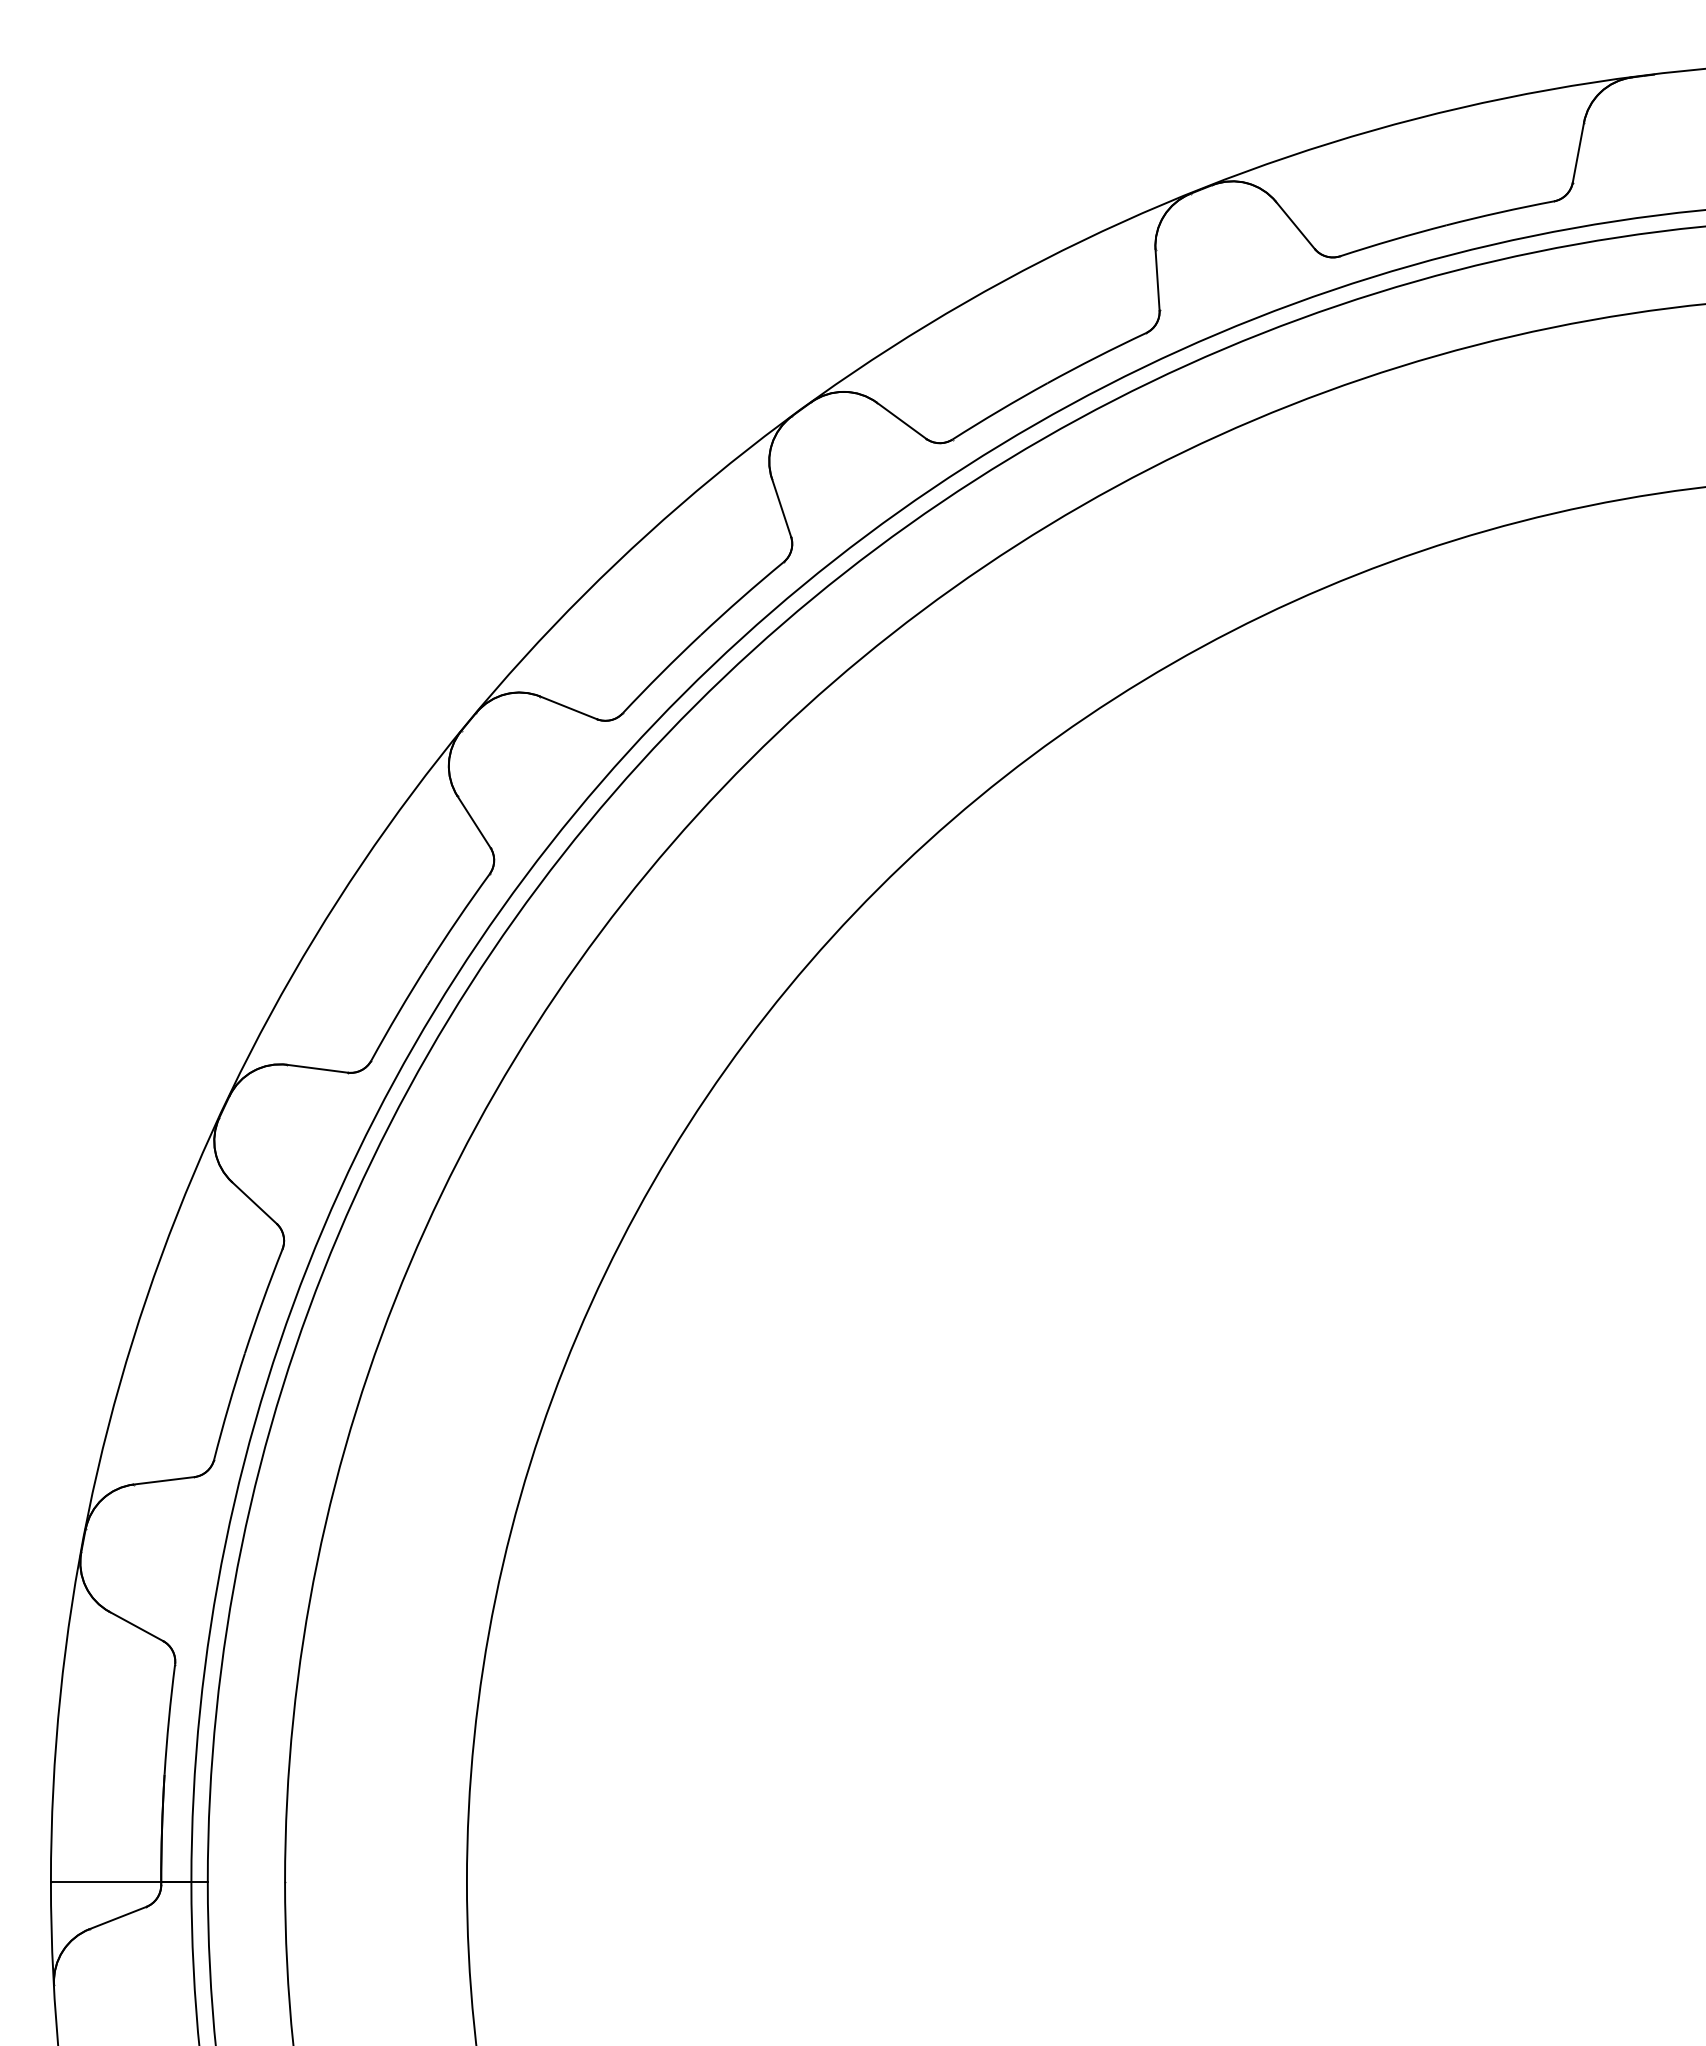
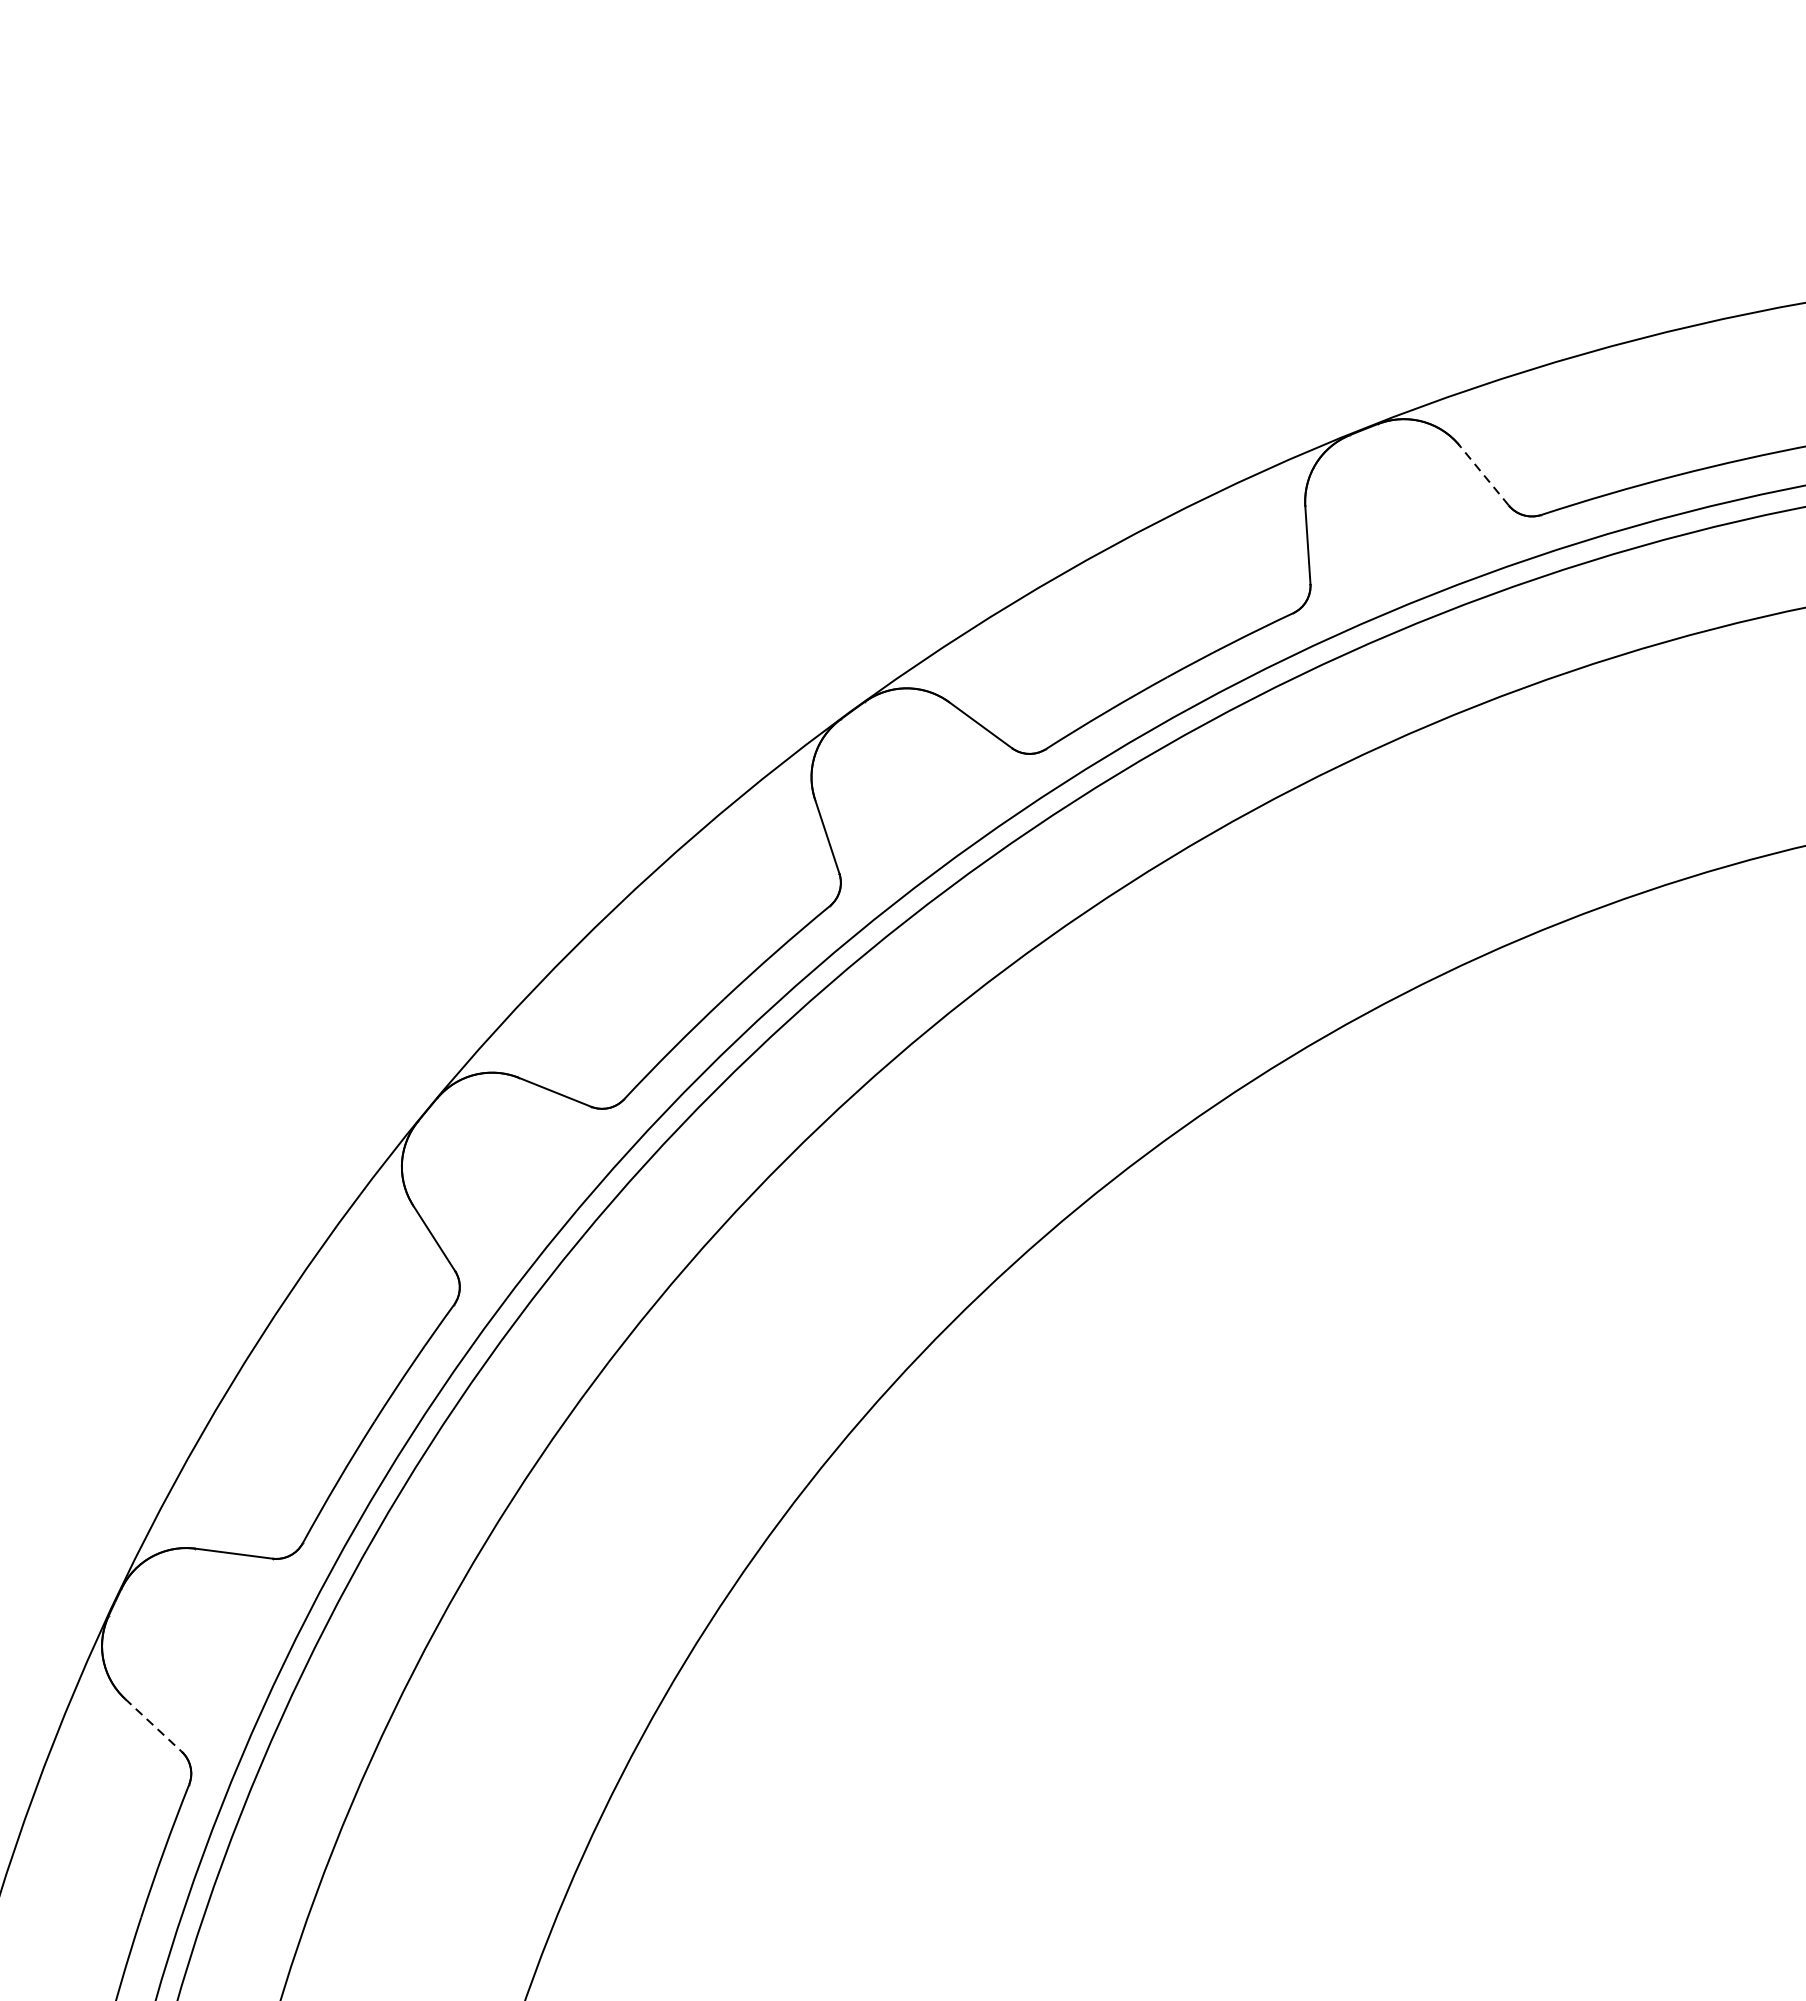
line: (1295, 225) -> (1484, 475), solid -> dashed
line: (254, 1203) -> (153, 1725), solid -> dashed

